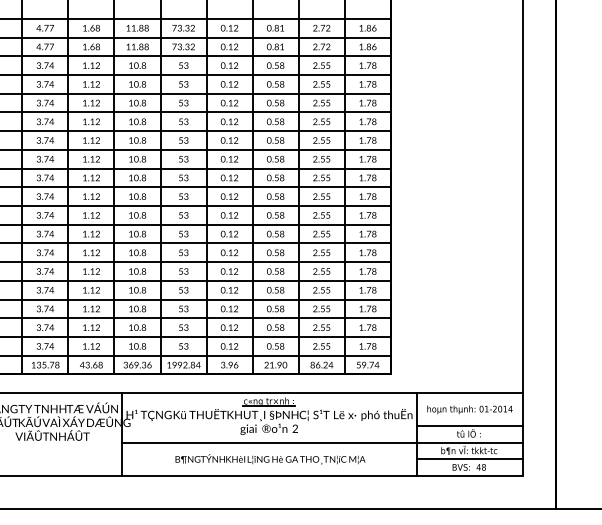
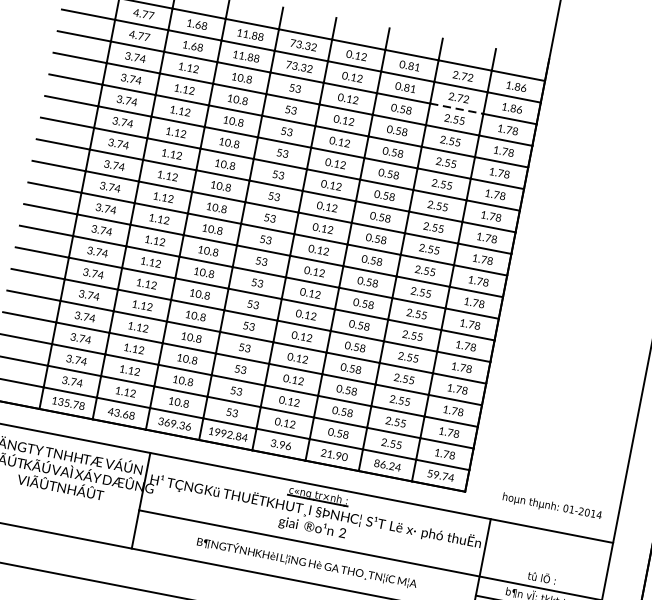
line: (322, 56) -> (457, 109), solid -> dashed
text: (469, 409) -> (551, 506), moved
line: (469, 426) -> (544, 569), removed

